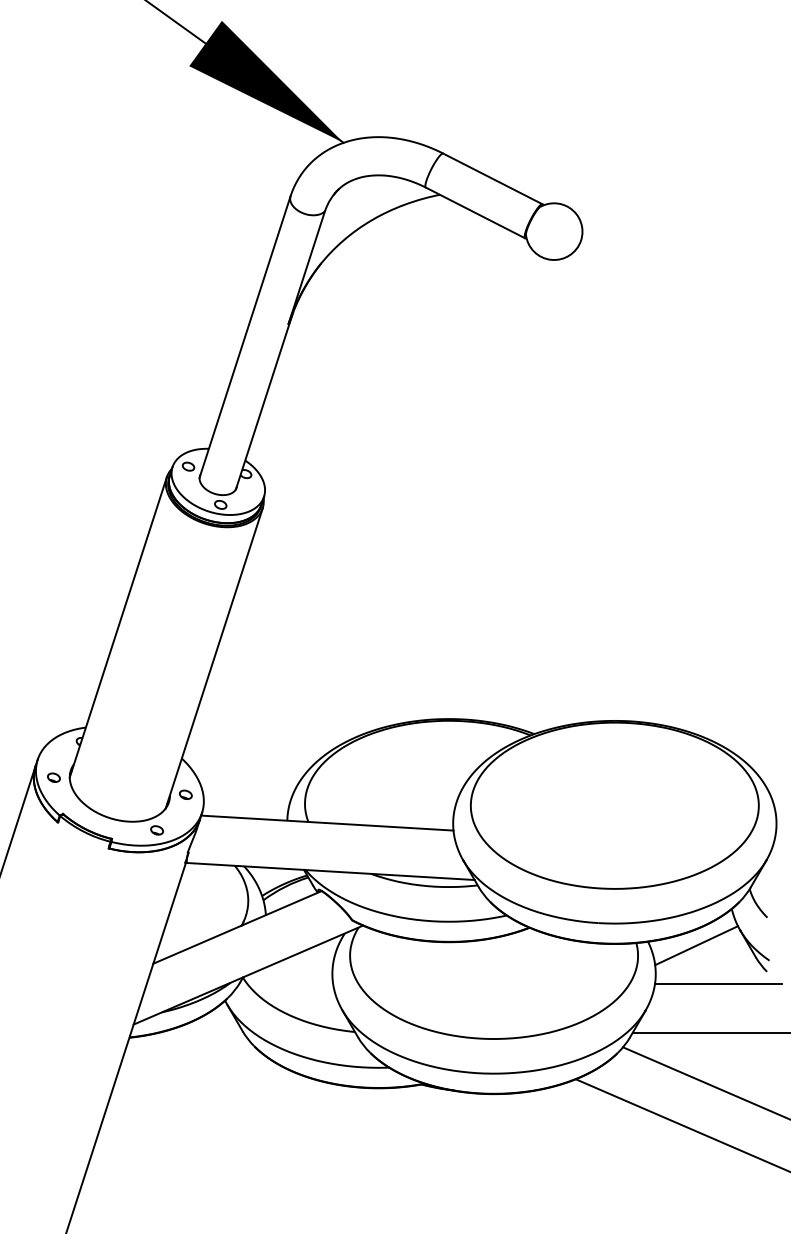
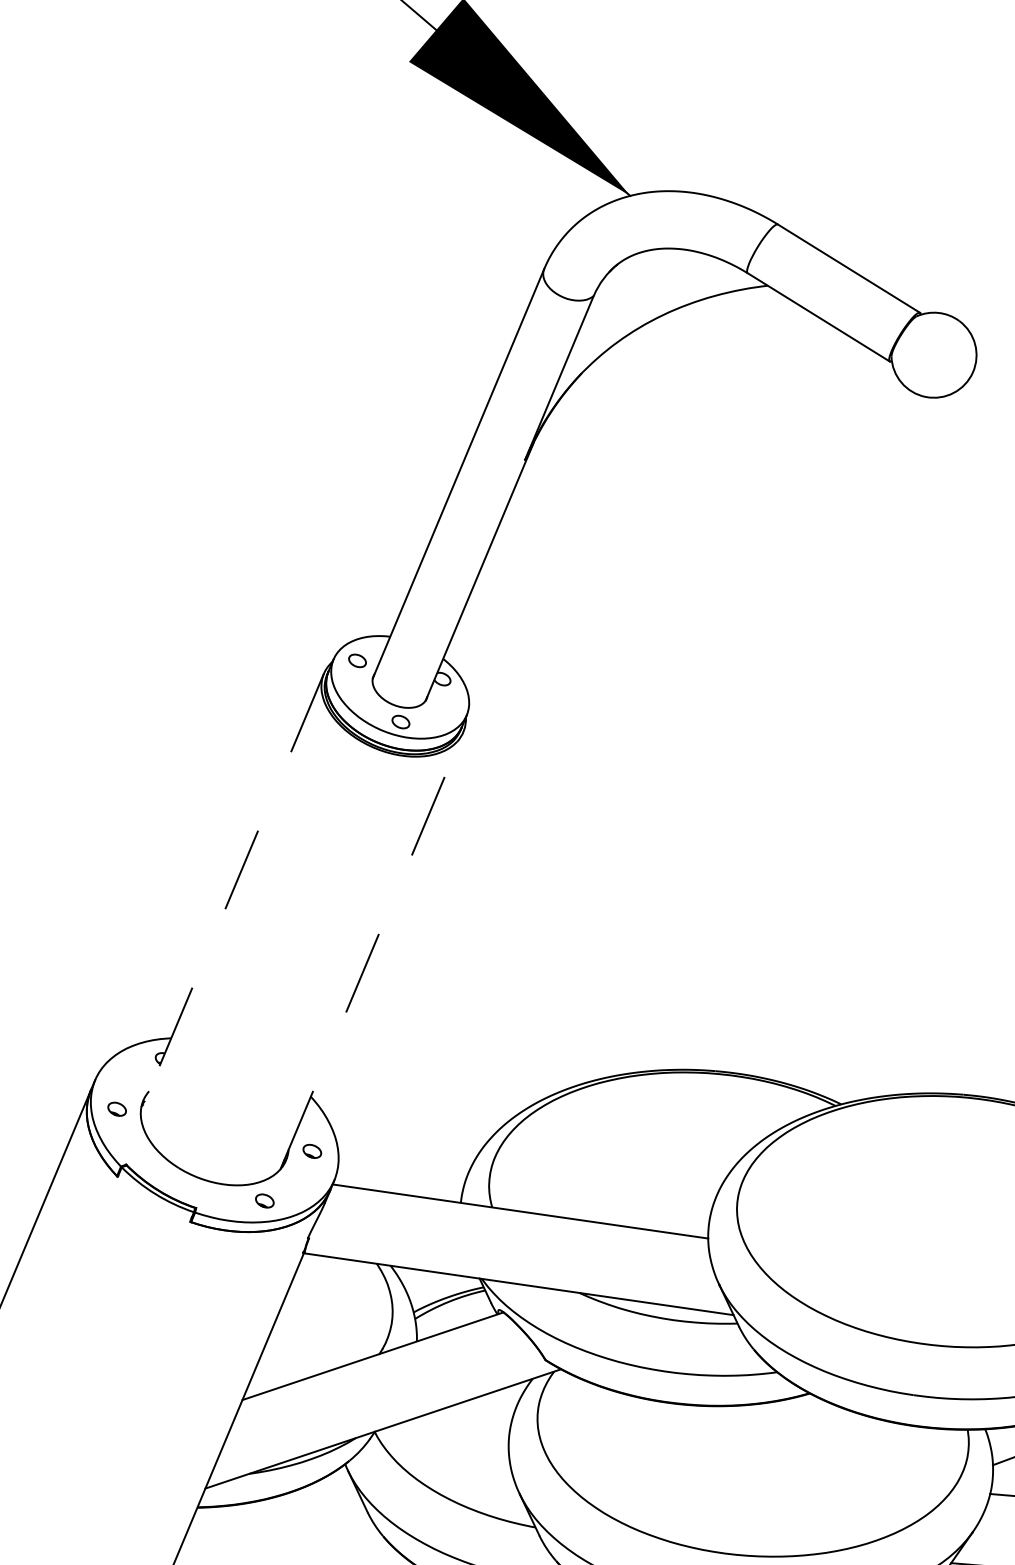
line: (118, 627) -> (232, 892), solid -> dashed
line: (214, 658) -> (372, 951), solid -> dashed

